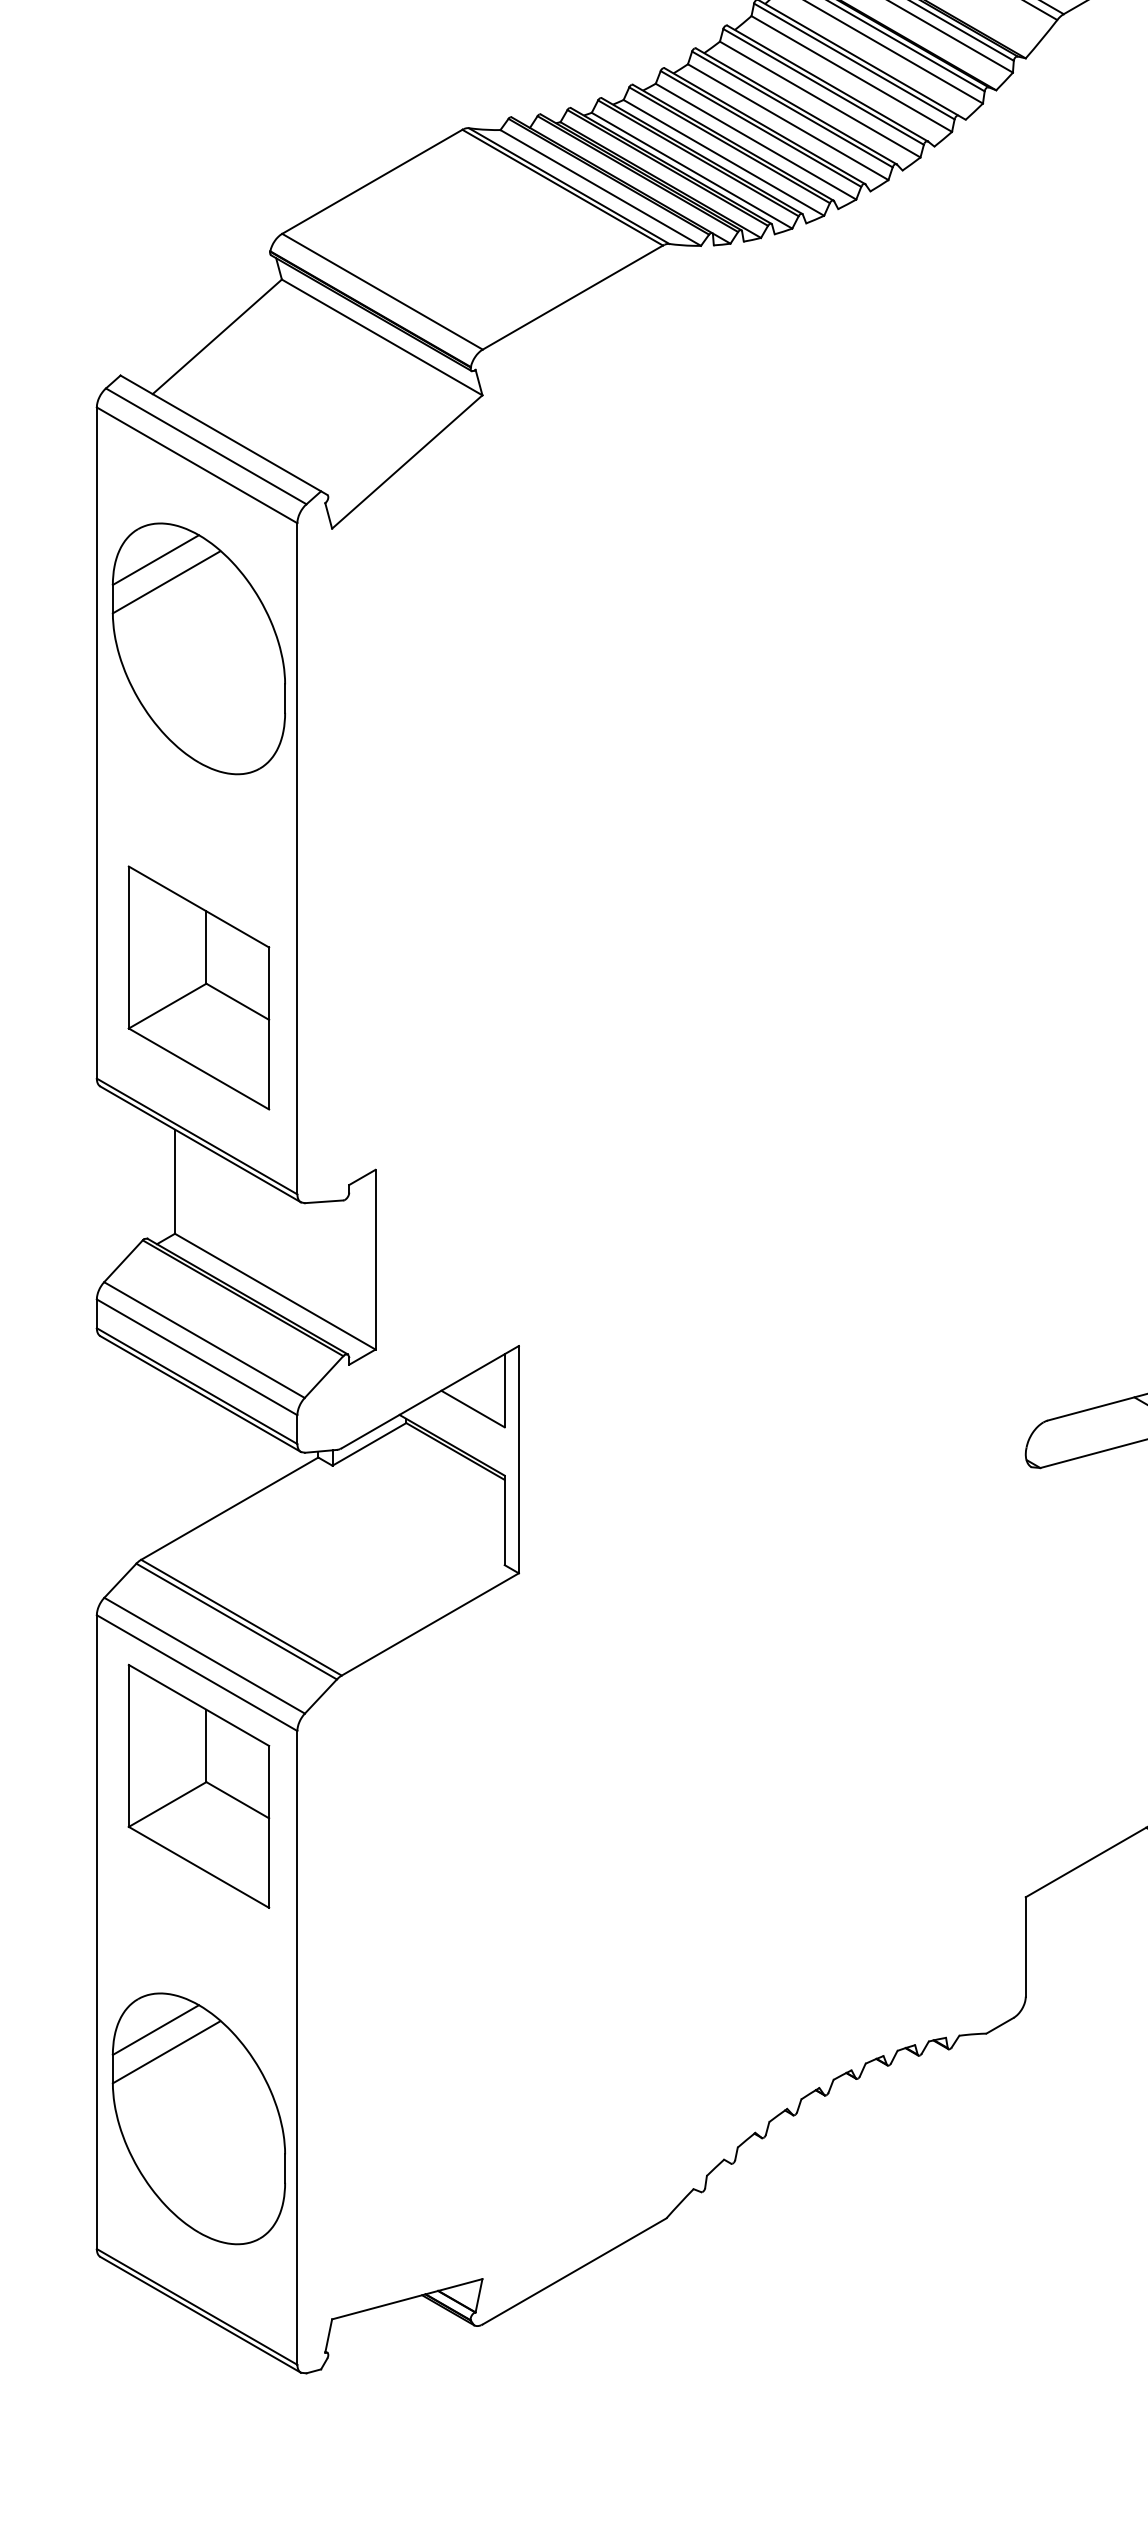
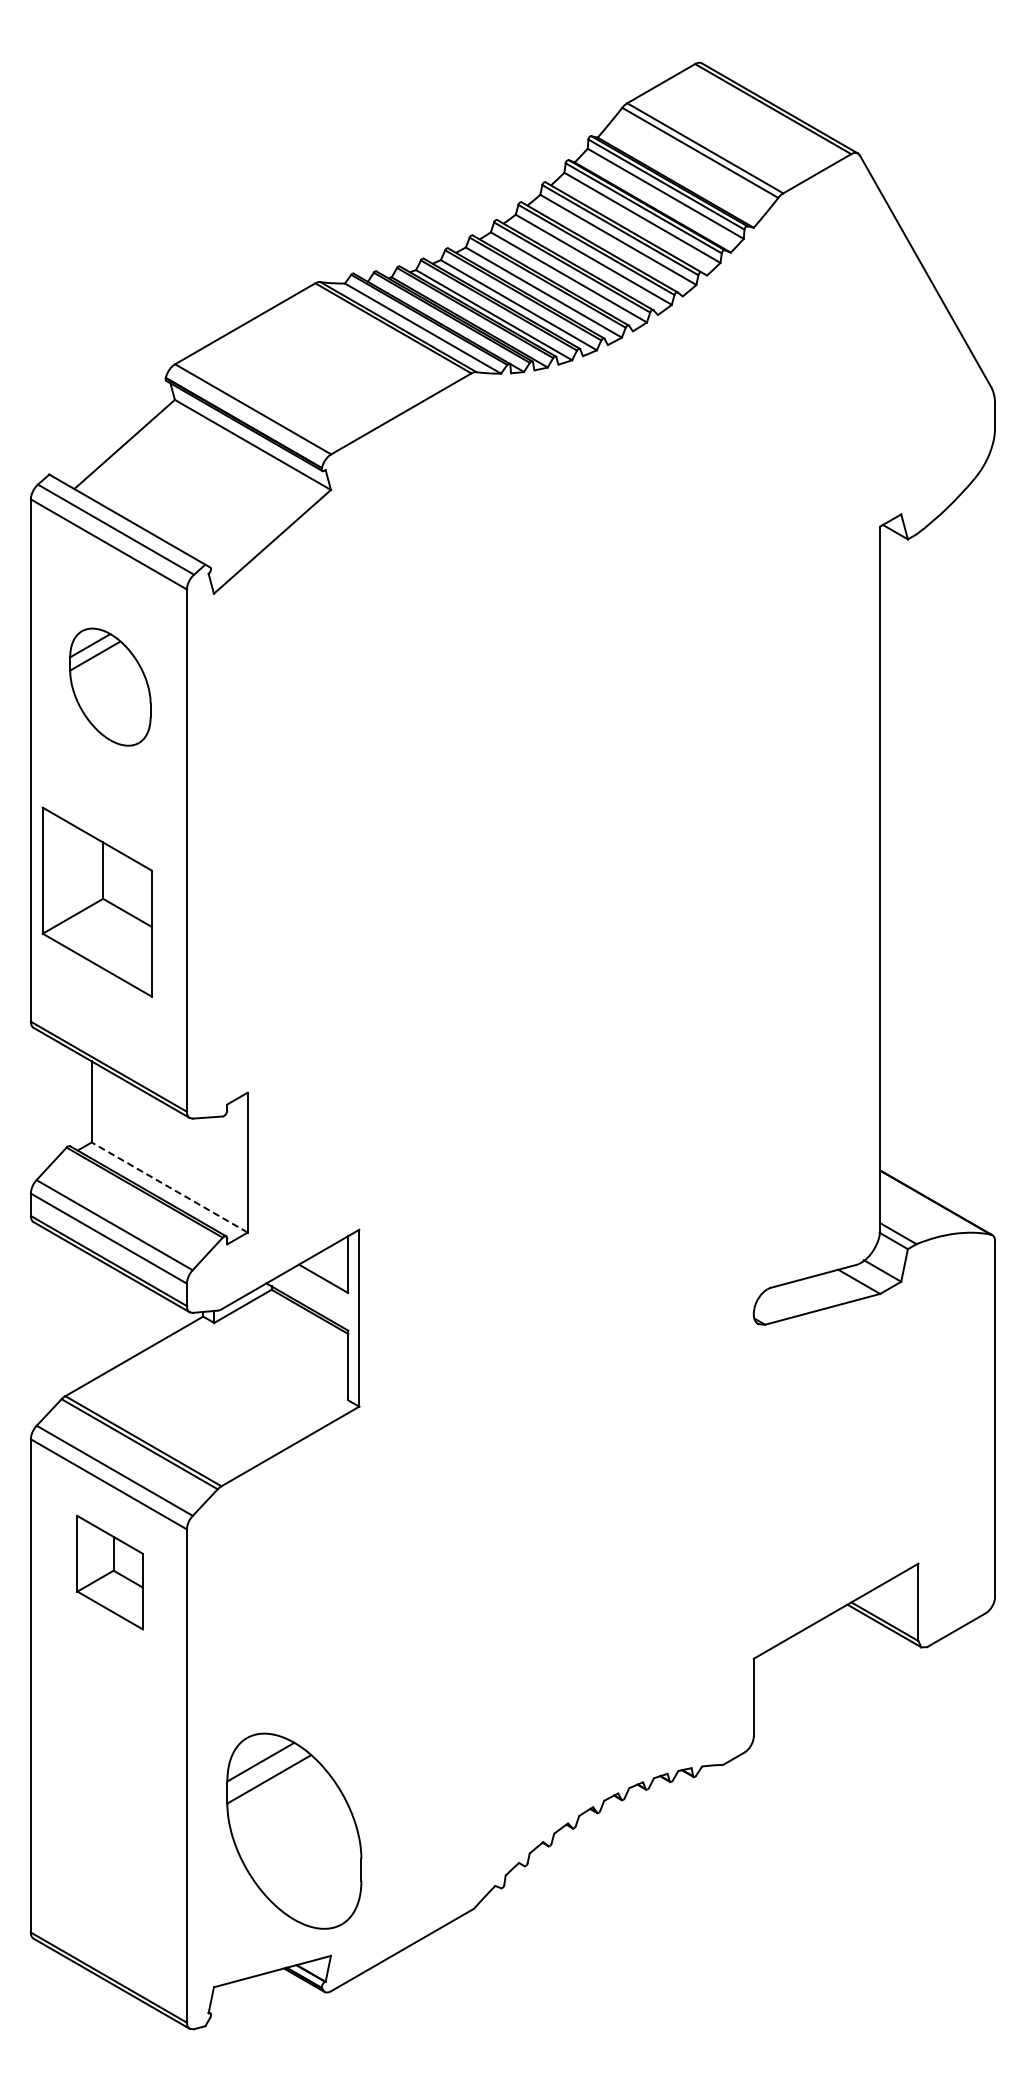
part: (199, 647) -> (110, 686), size x0.6
part: (197, 987) -> (96, 901), moved
line: (274, 1291) -> (169, 1187), solid -> dashed
part: (197, 1786) -> (109, 1572), size x0.6
part: (199, 2117) -> (294, 1830), moved

